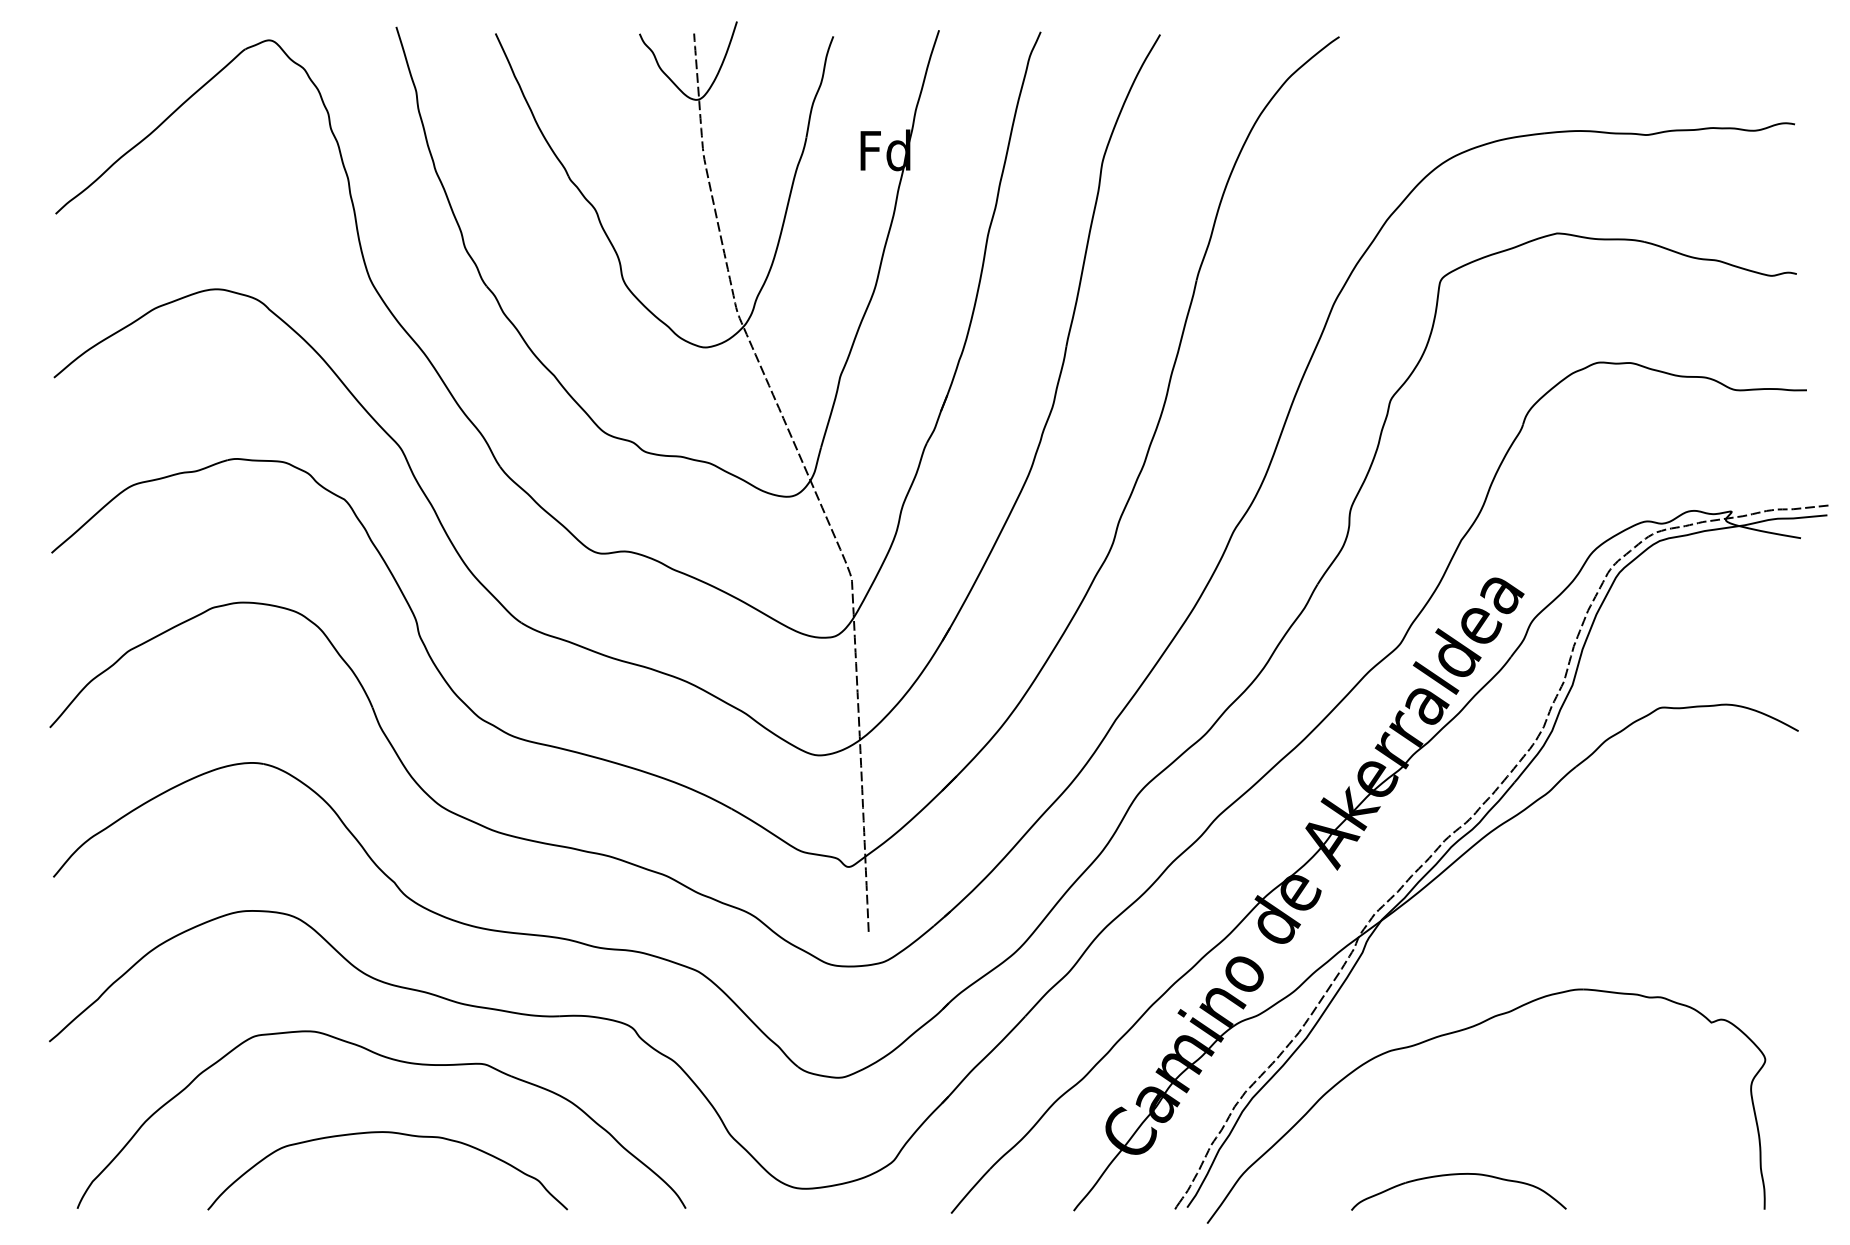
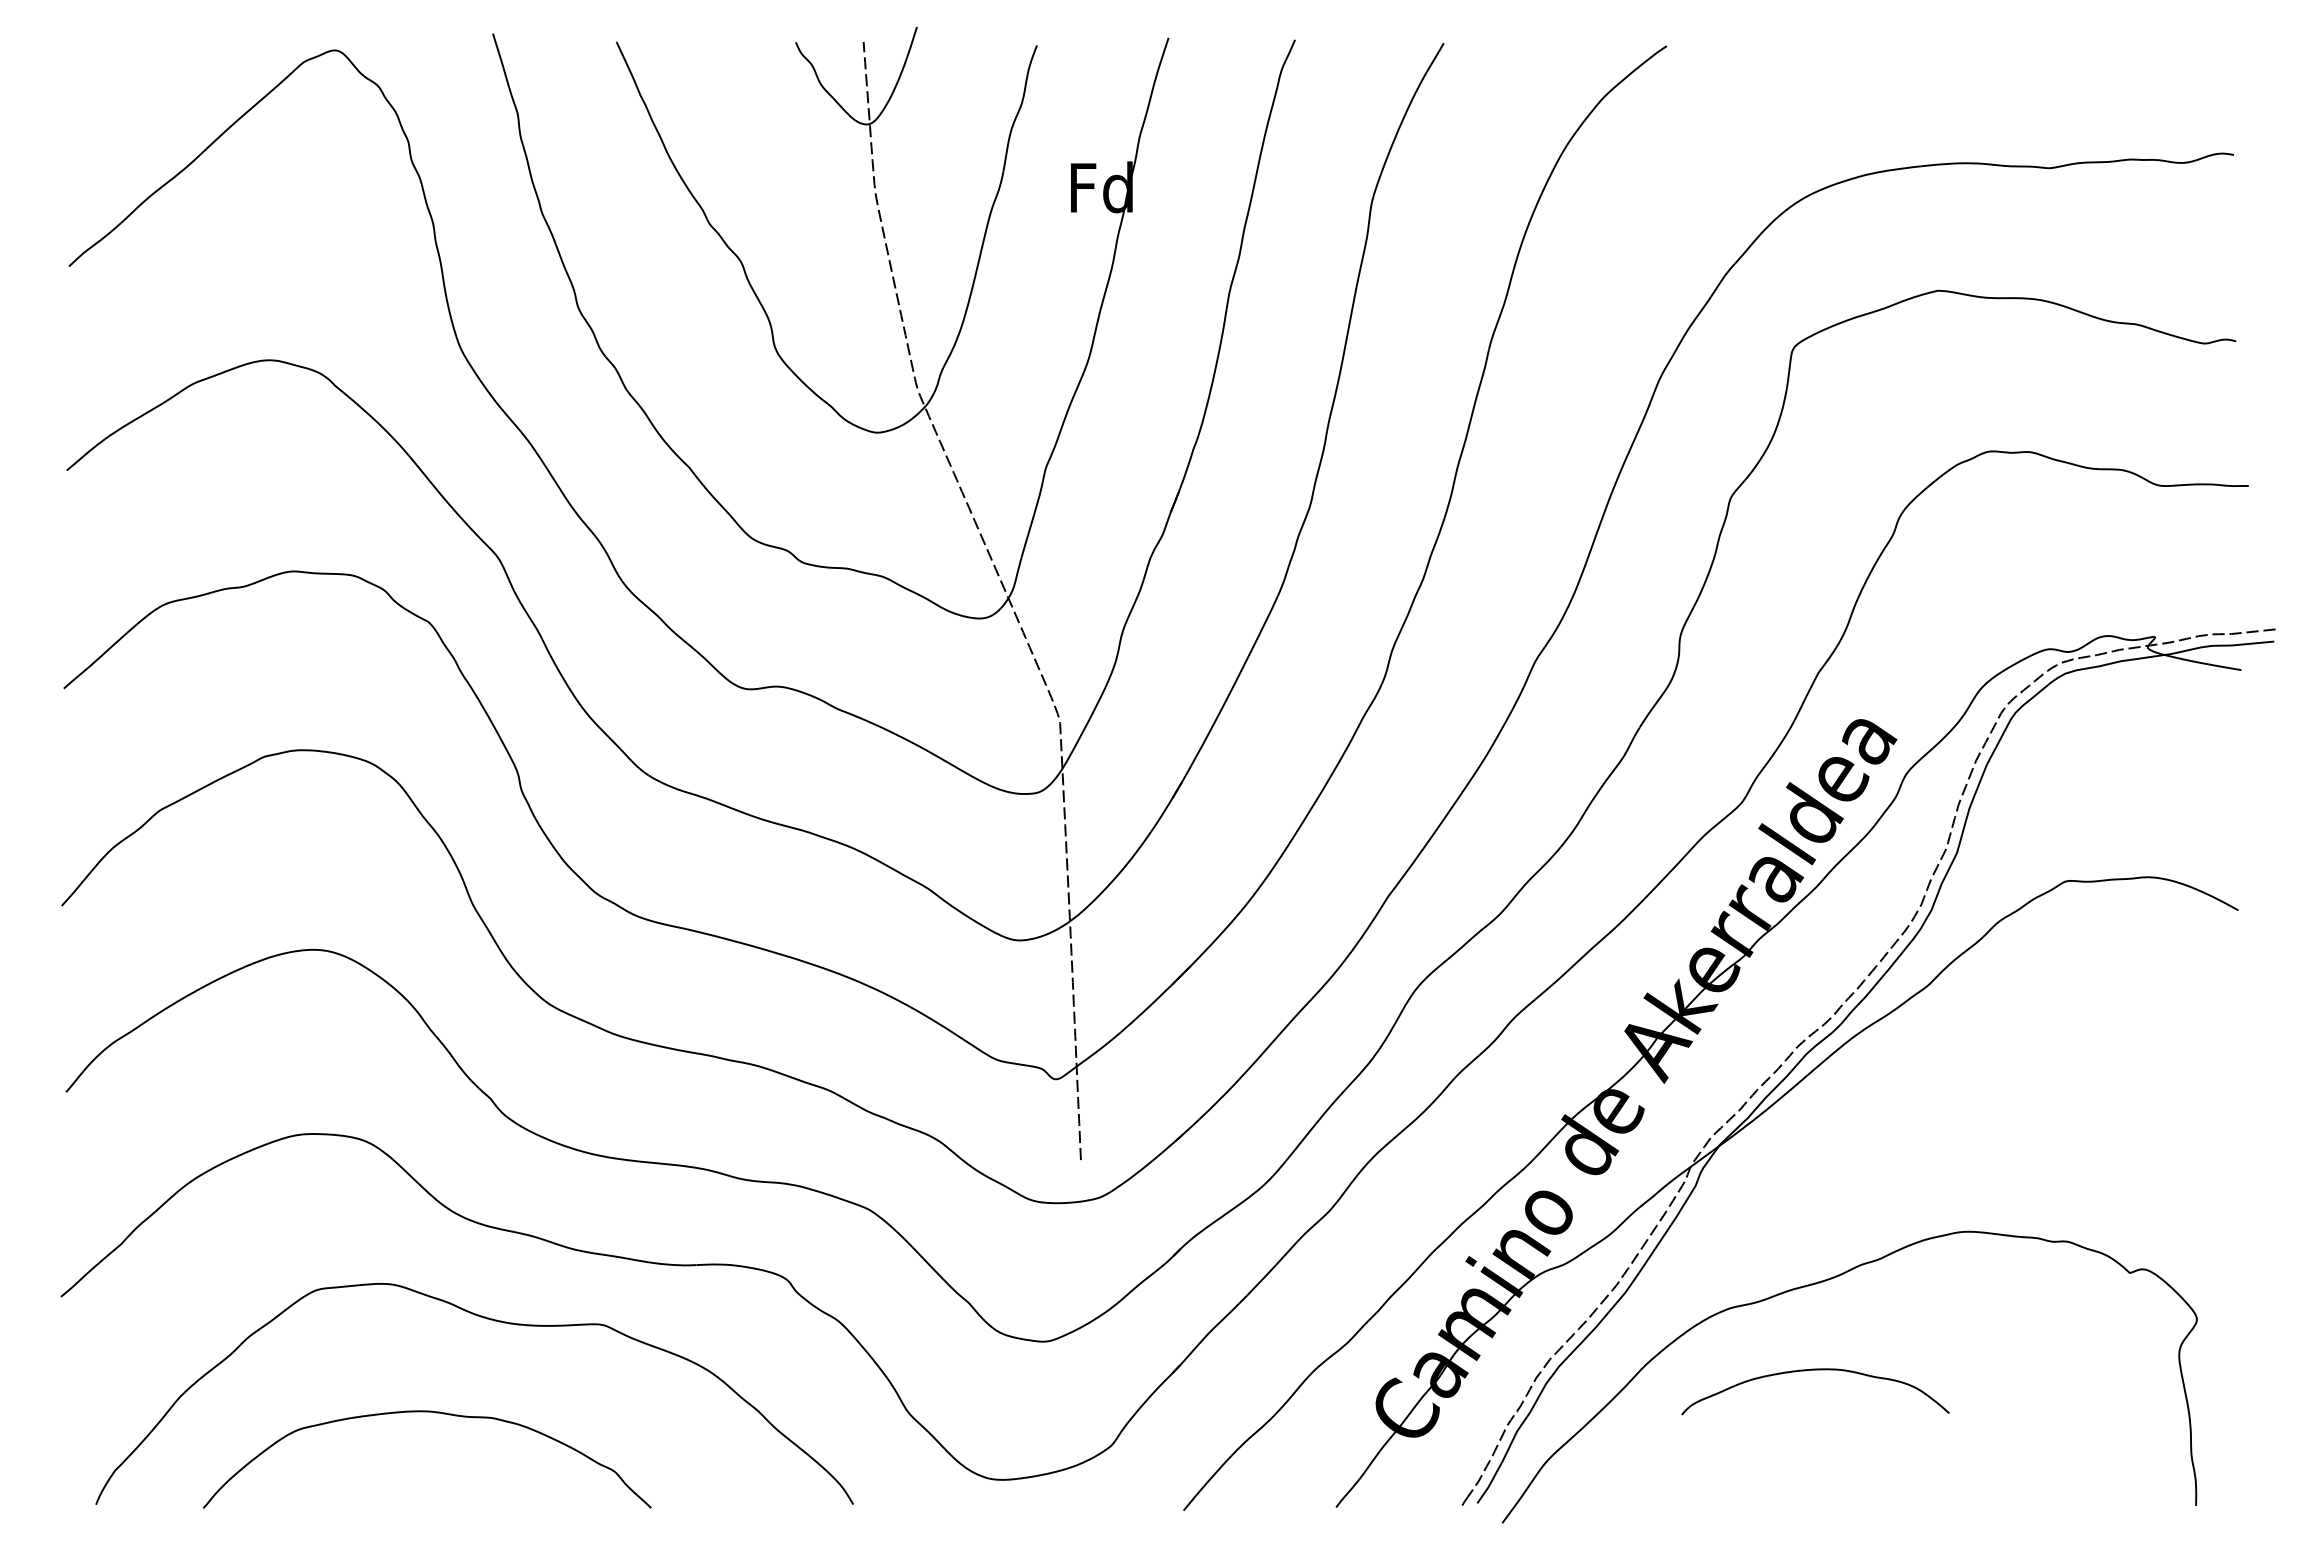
curve: (394, 1133) -> (435, 1413), moved
part: (1458, 1174) -> (1815, 1370), moved

